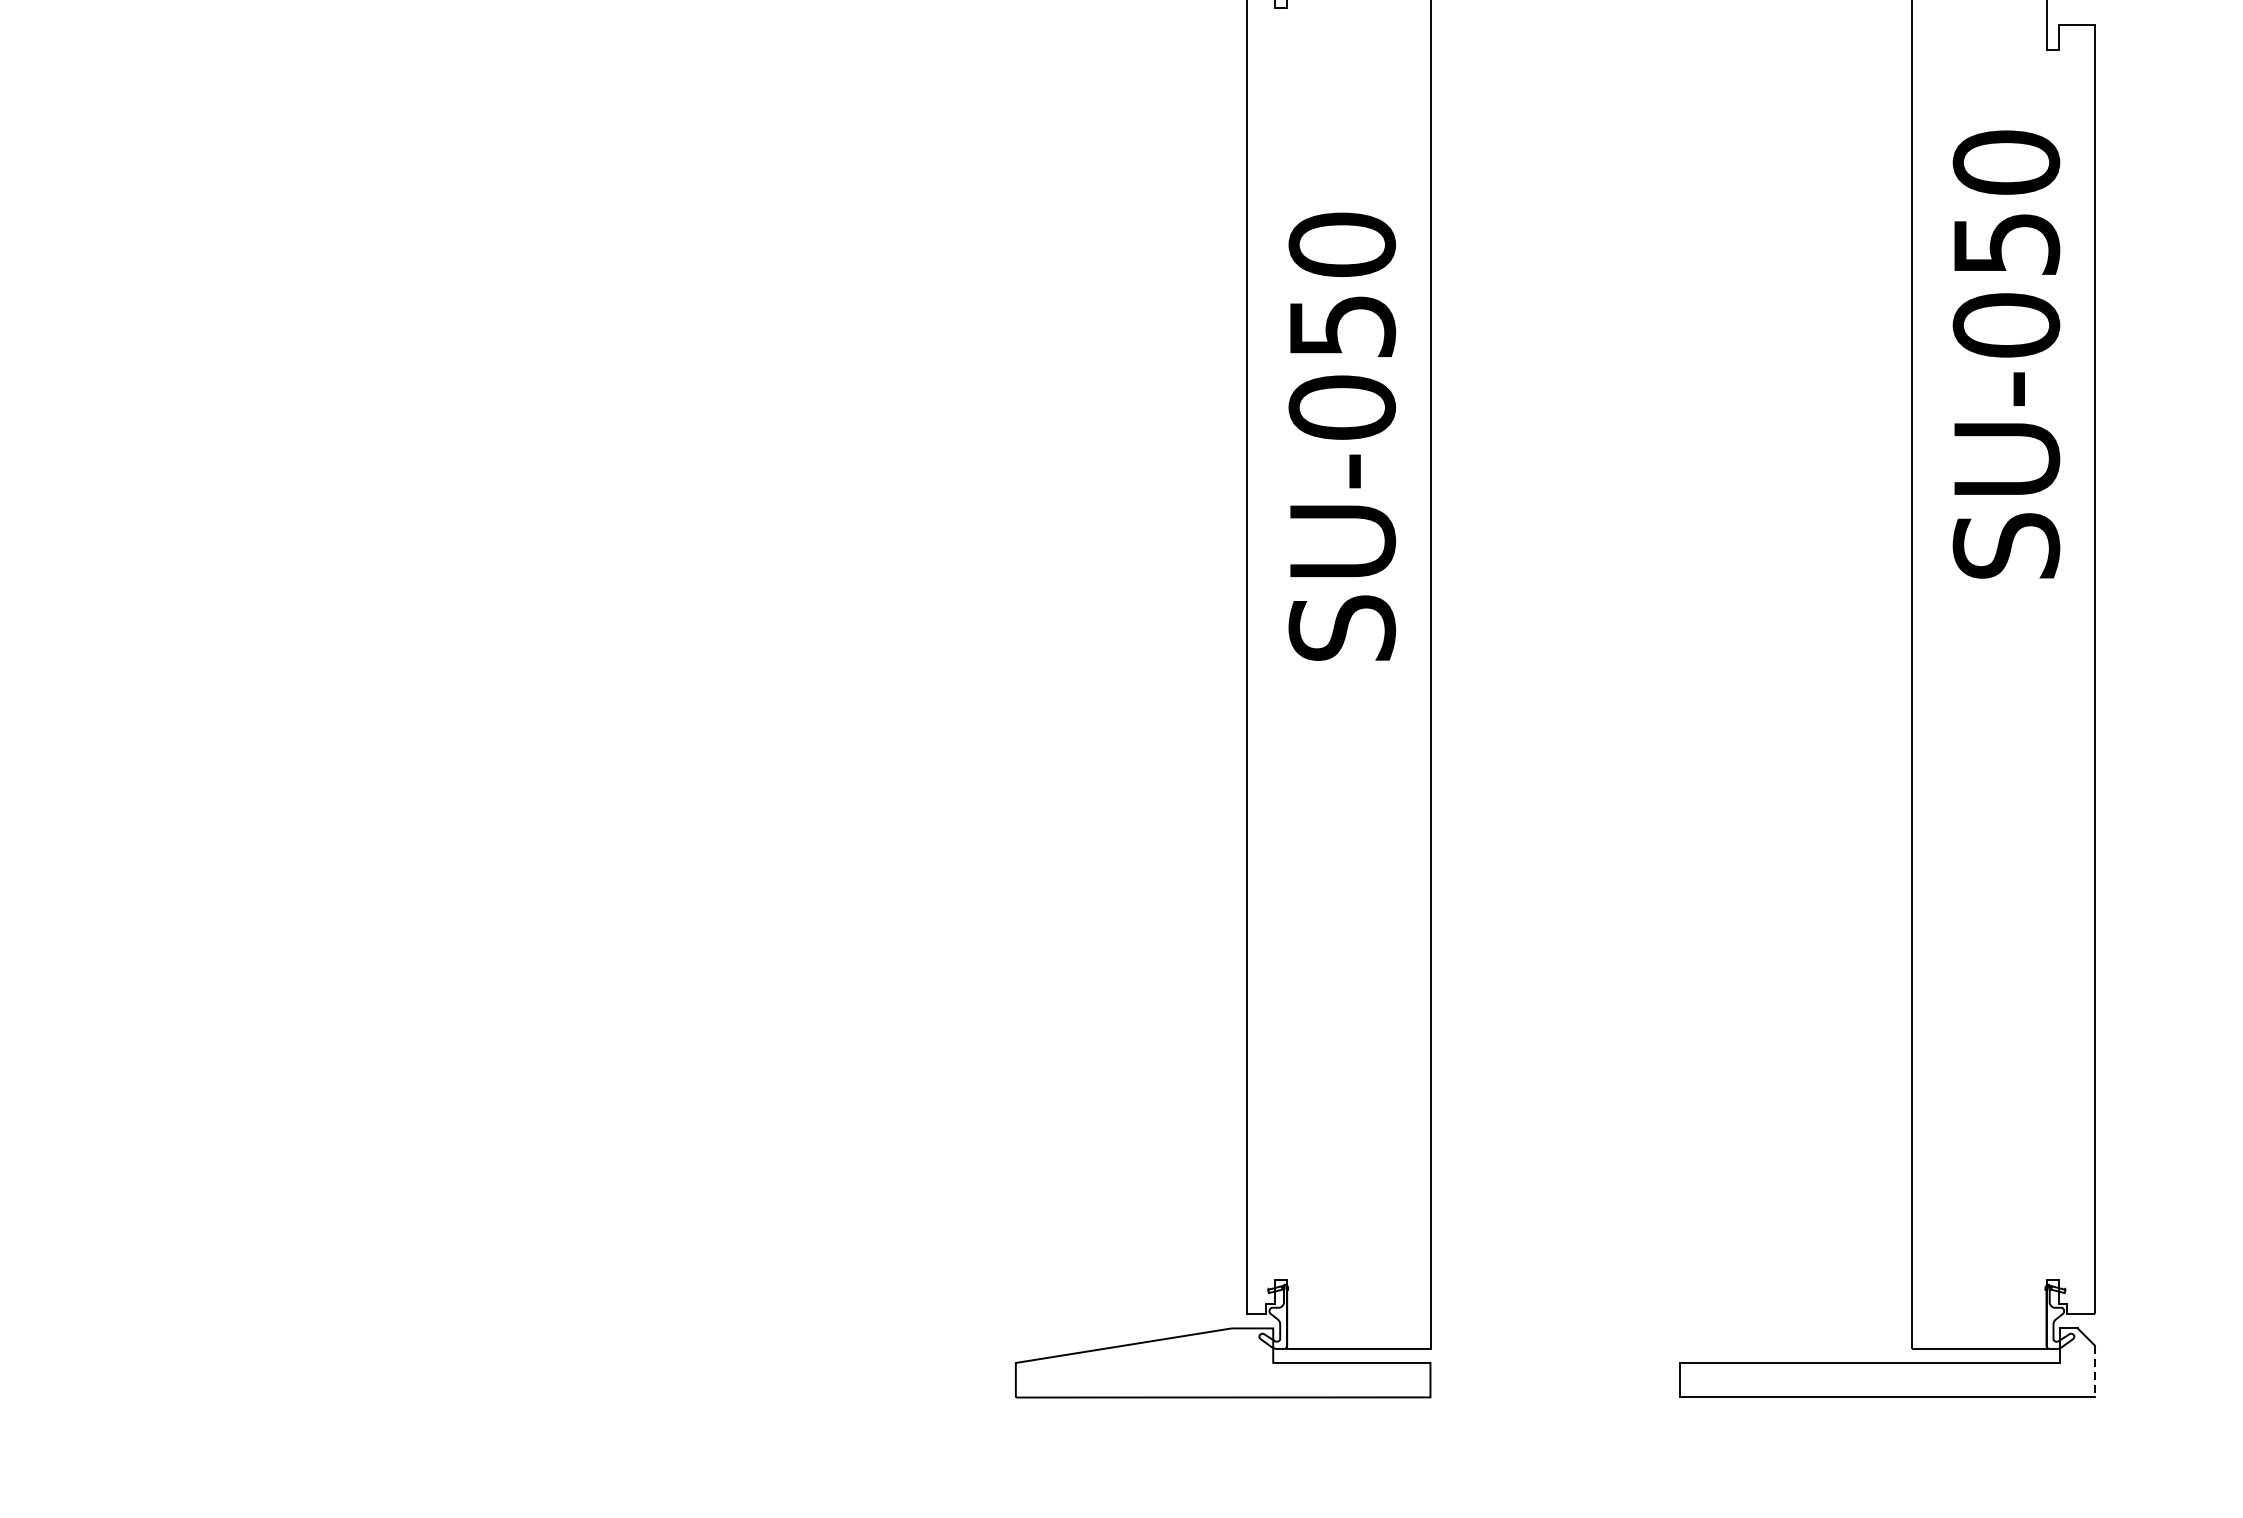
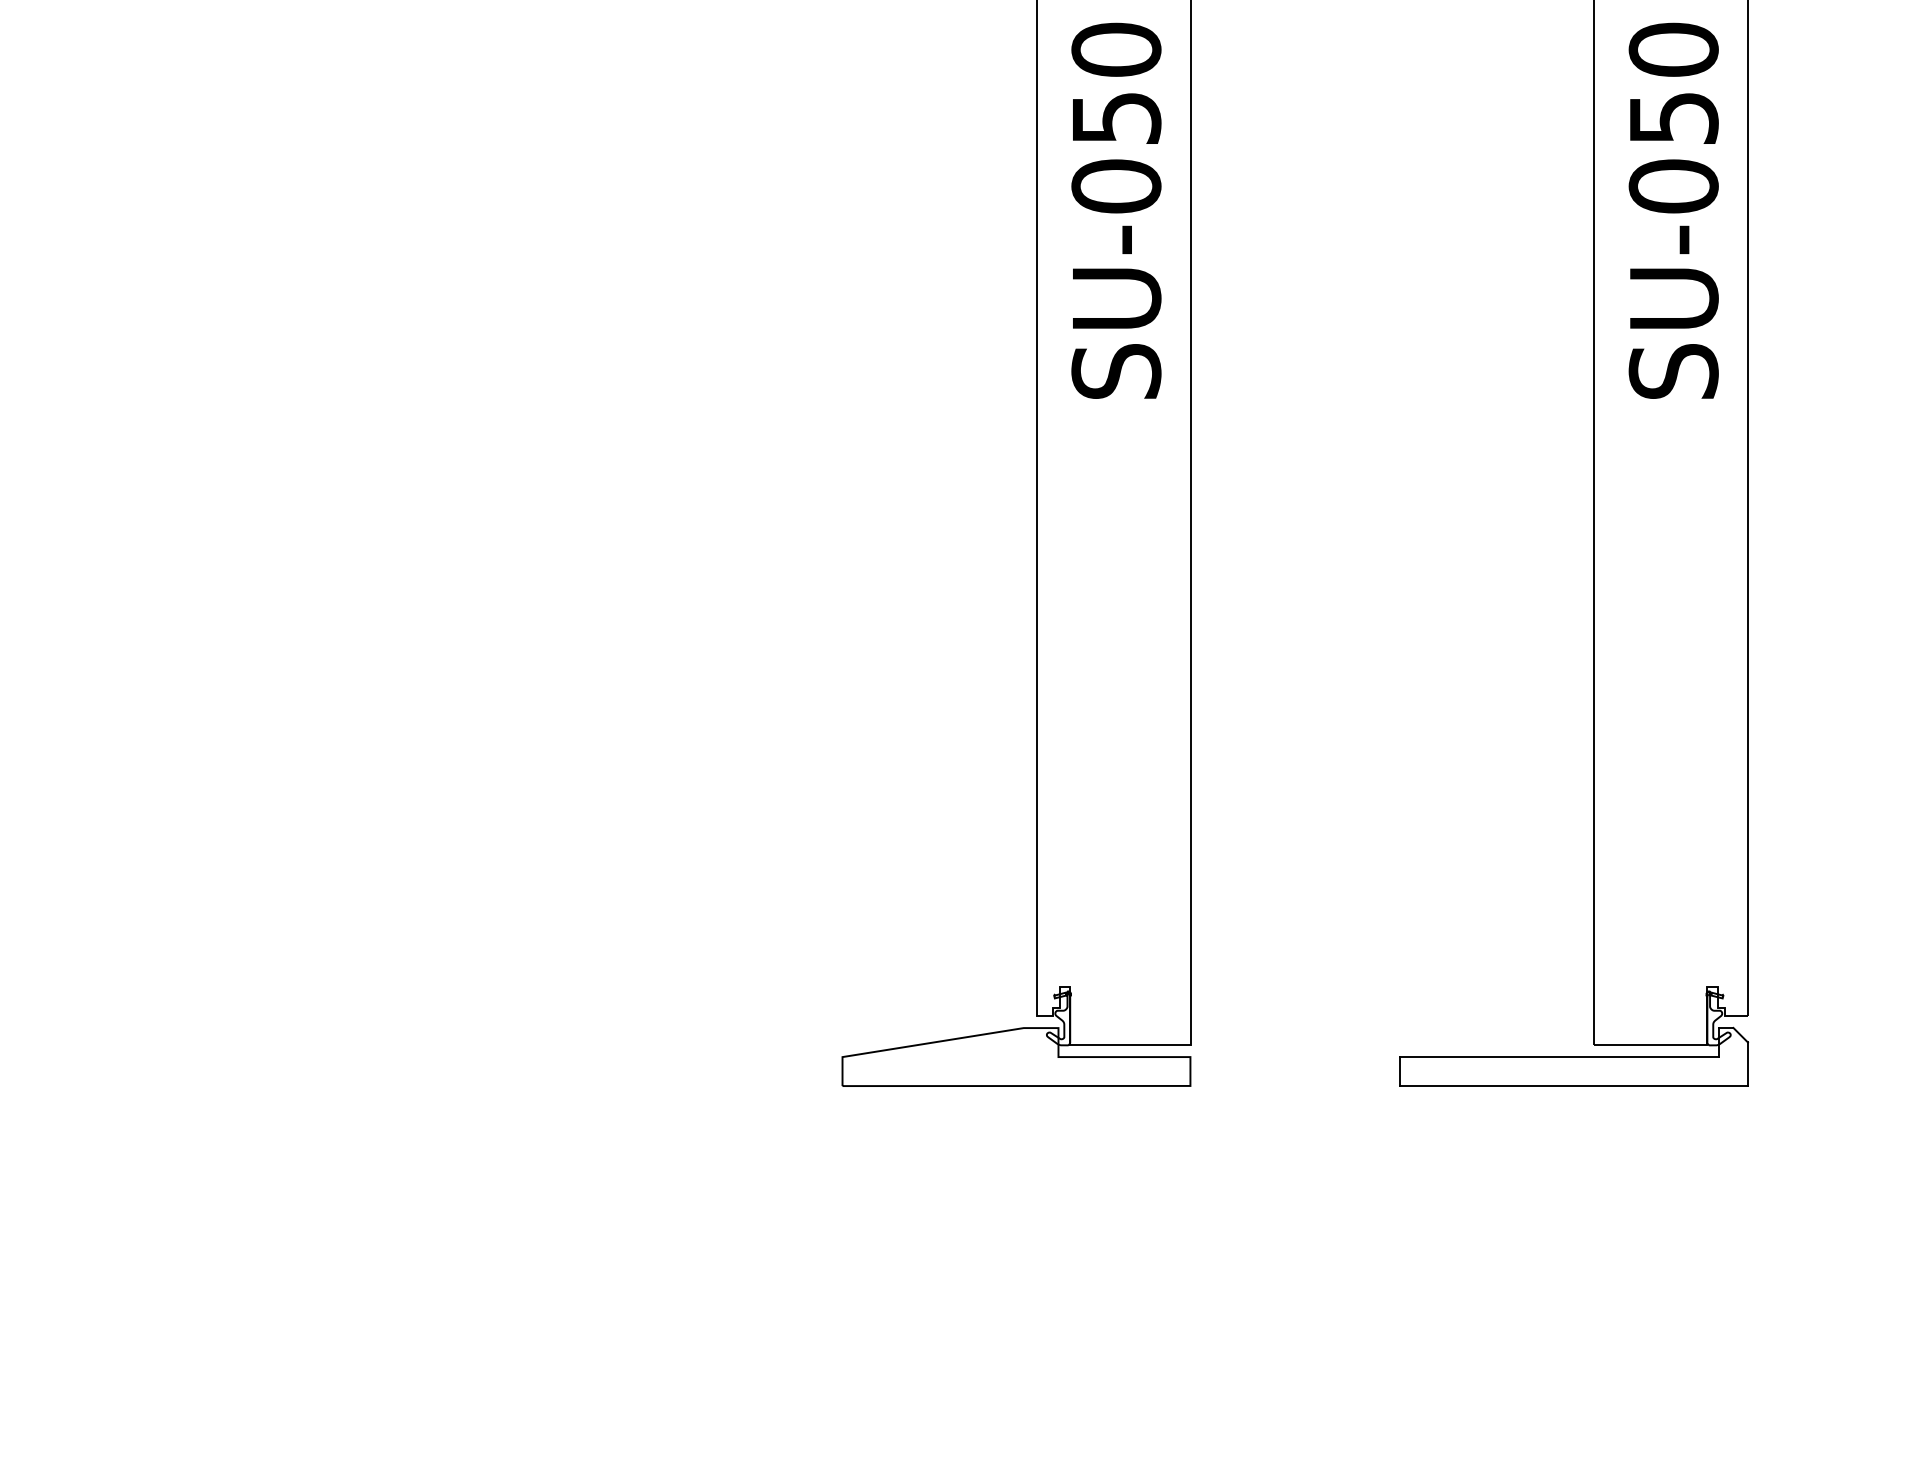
text: (1342, 436) -> (1116, 210), moved
line: (2094, 1371) -> (1747, 1064), dashed -> solid

